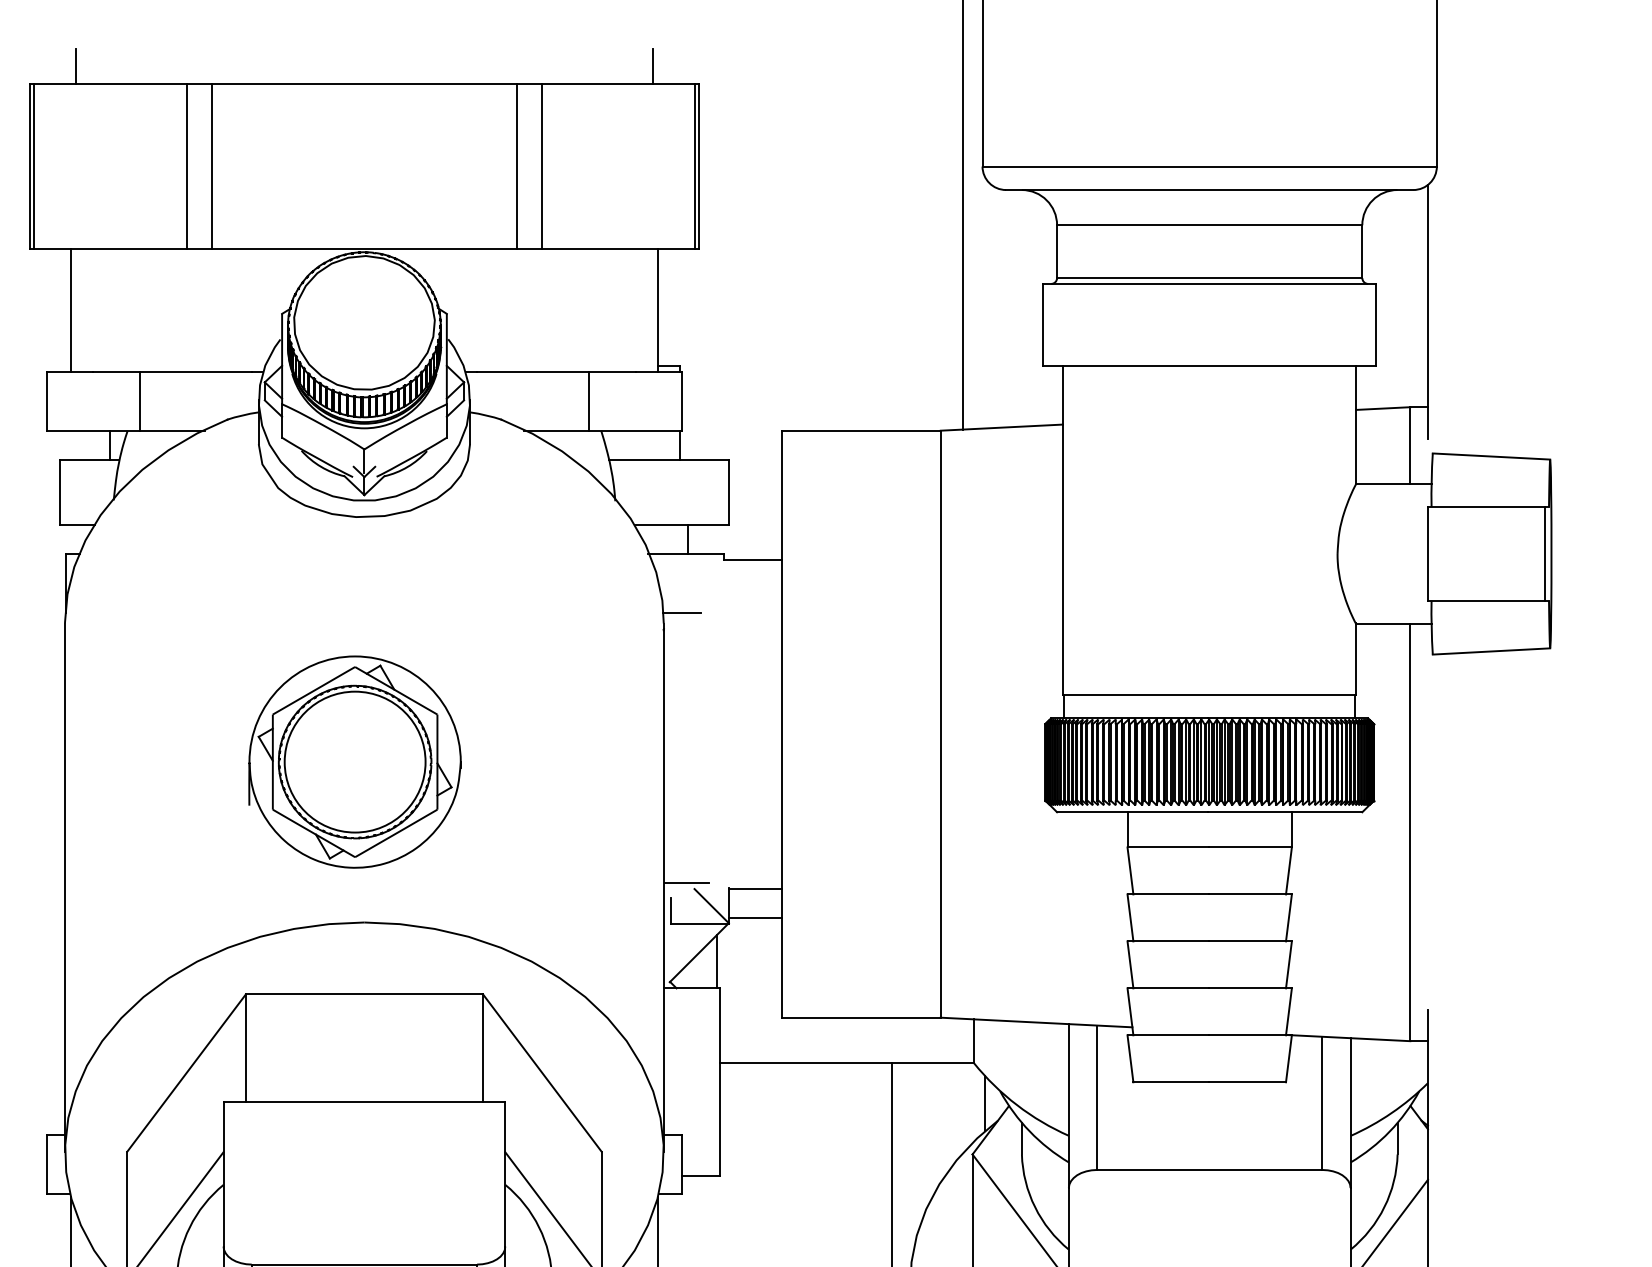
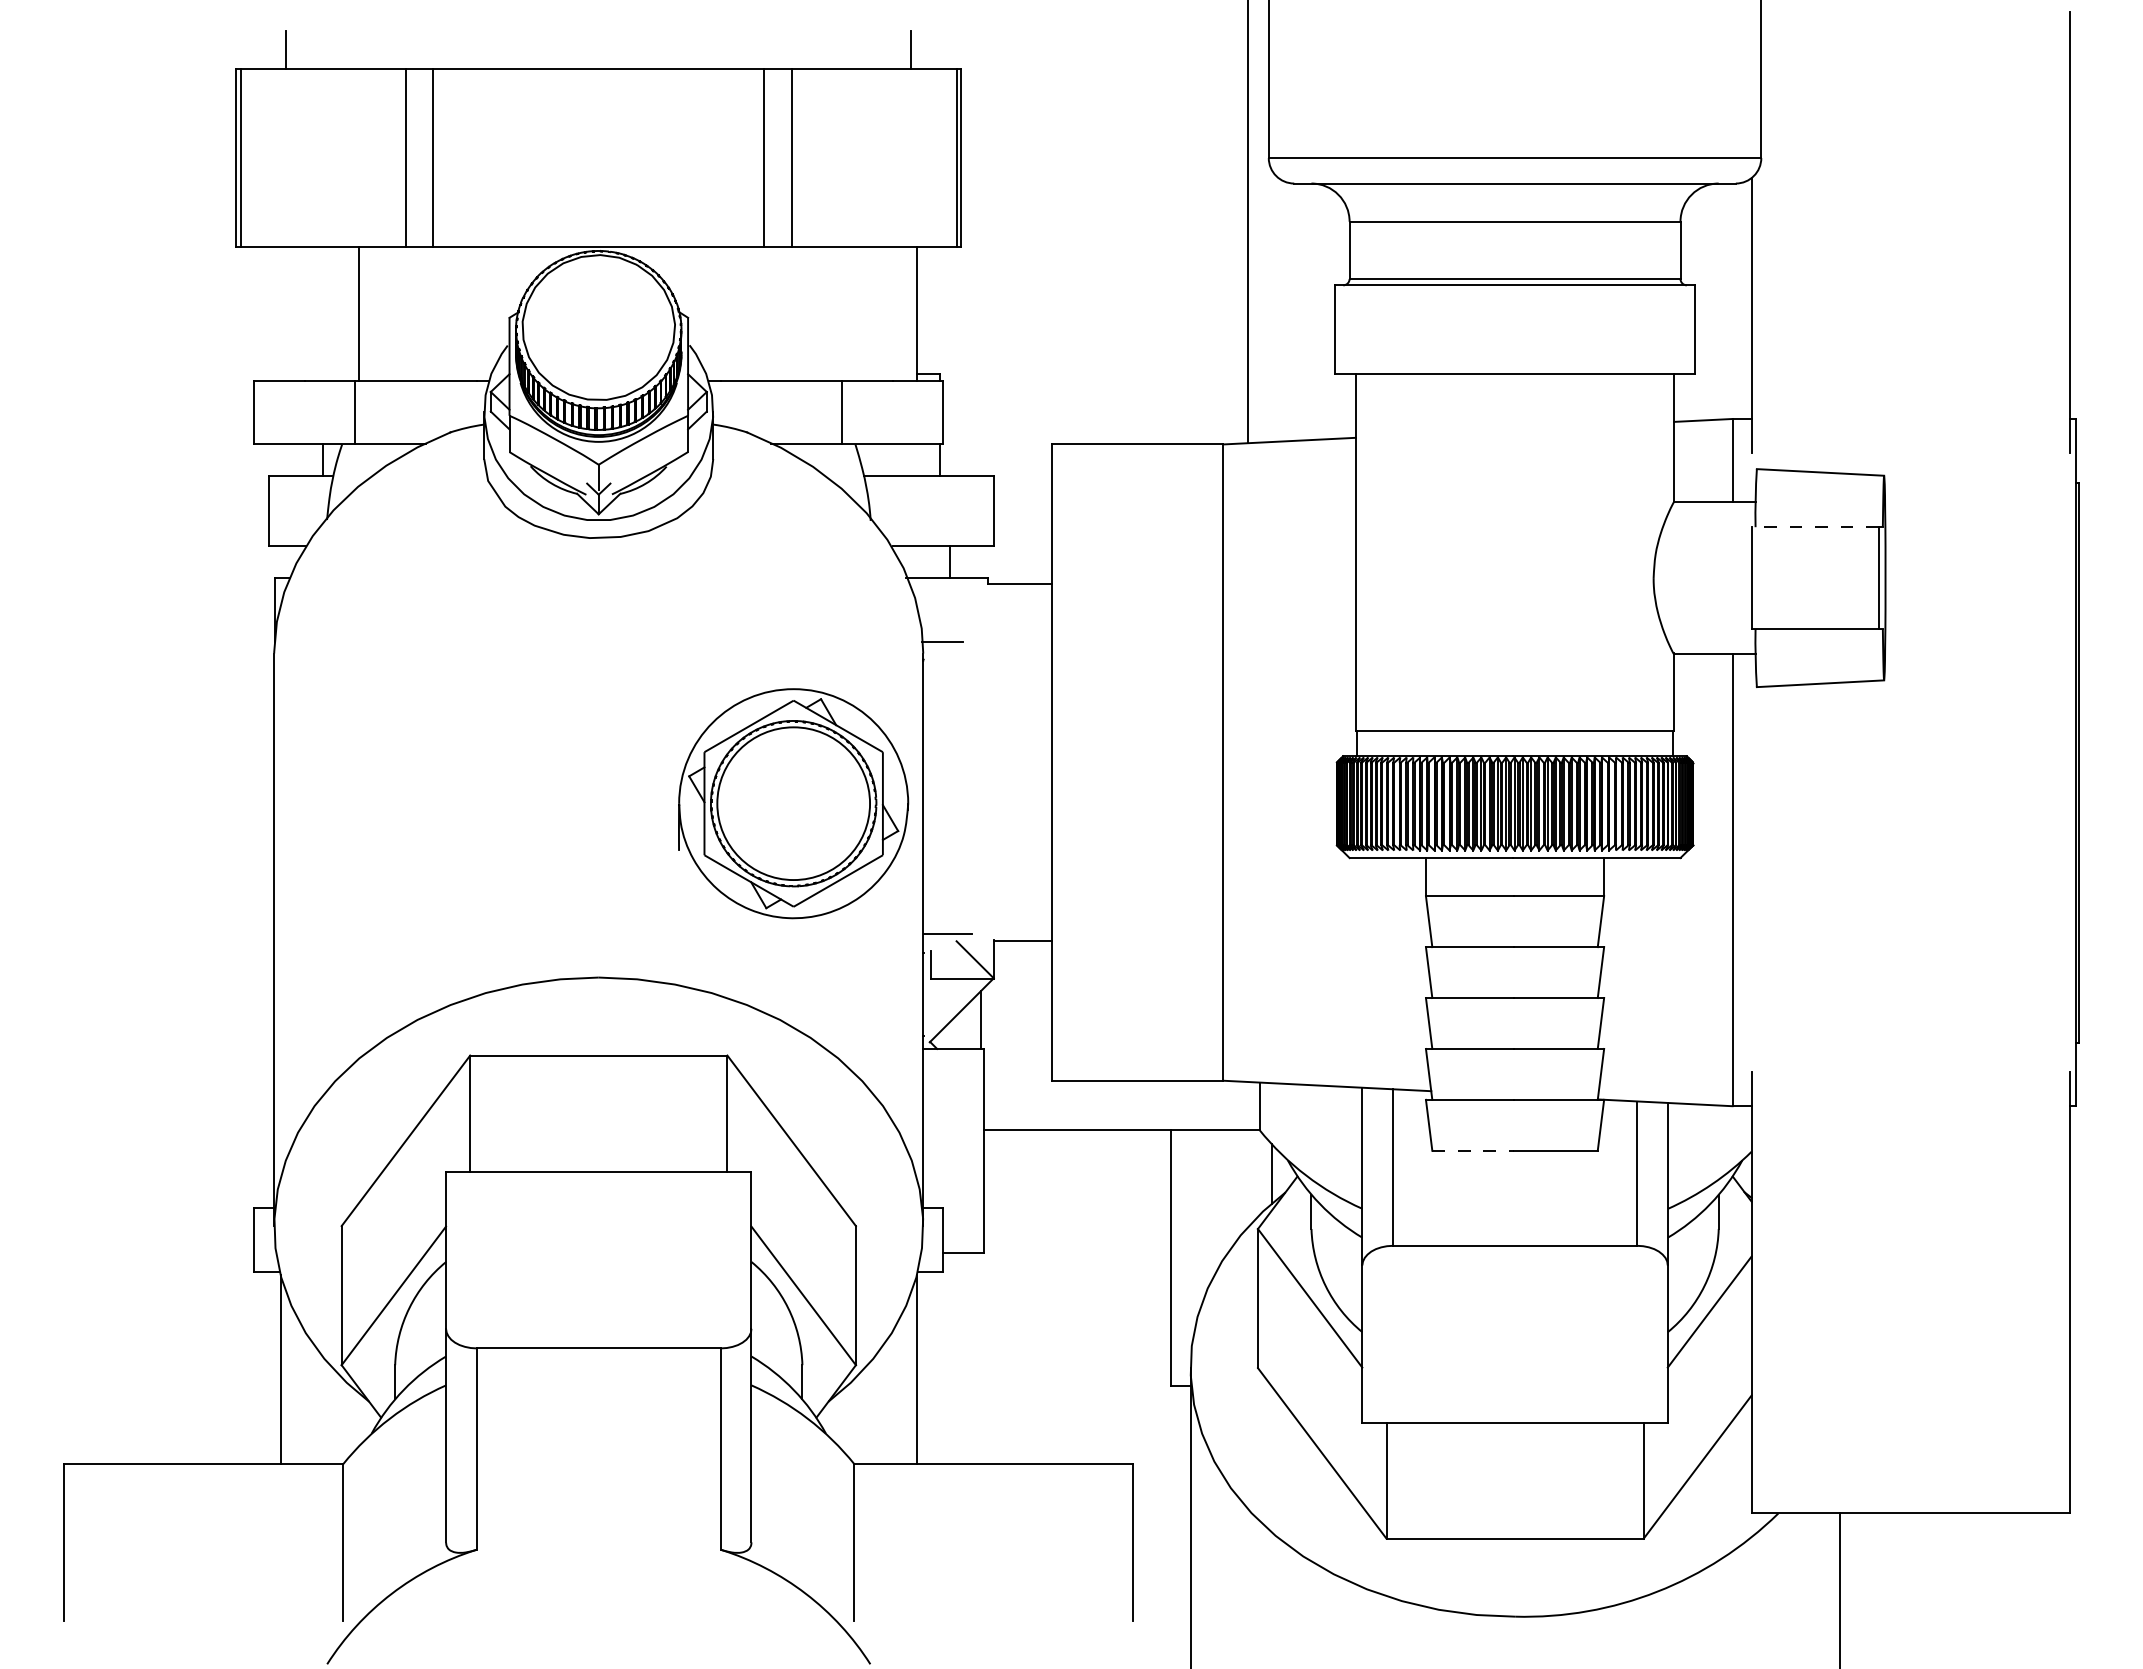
line: (70, 309) -> (358, 313), moved
line: (1486, 507) -> (1815, 527), solid -> dashed
part: (354, 761) -> (793, 803), moved
line: (755, 917) -> (1022, 972), removed
line: (1171, 1082) -> (1473, 1150), solid -> dashed

